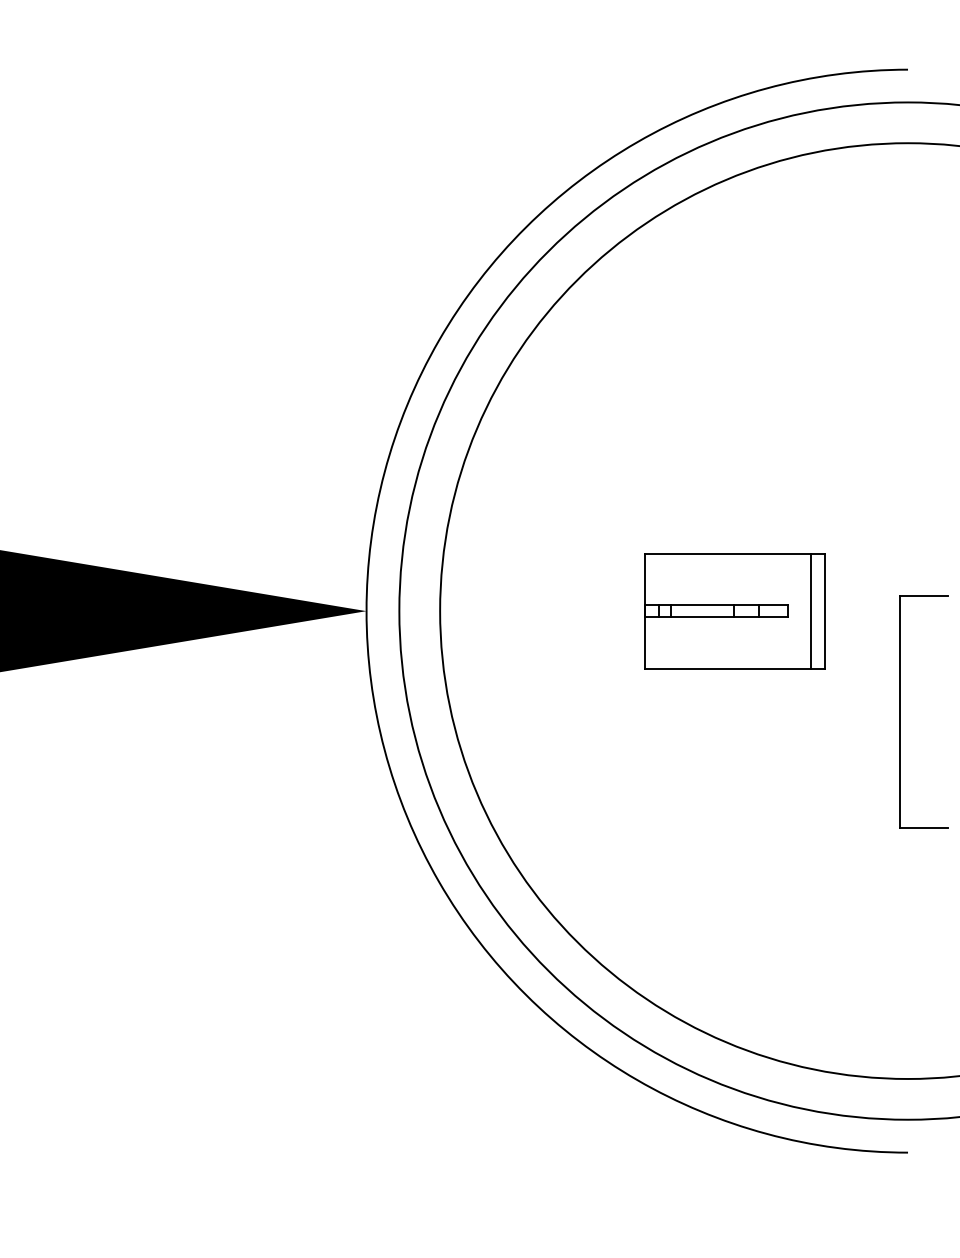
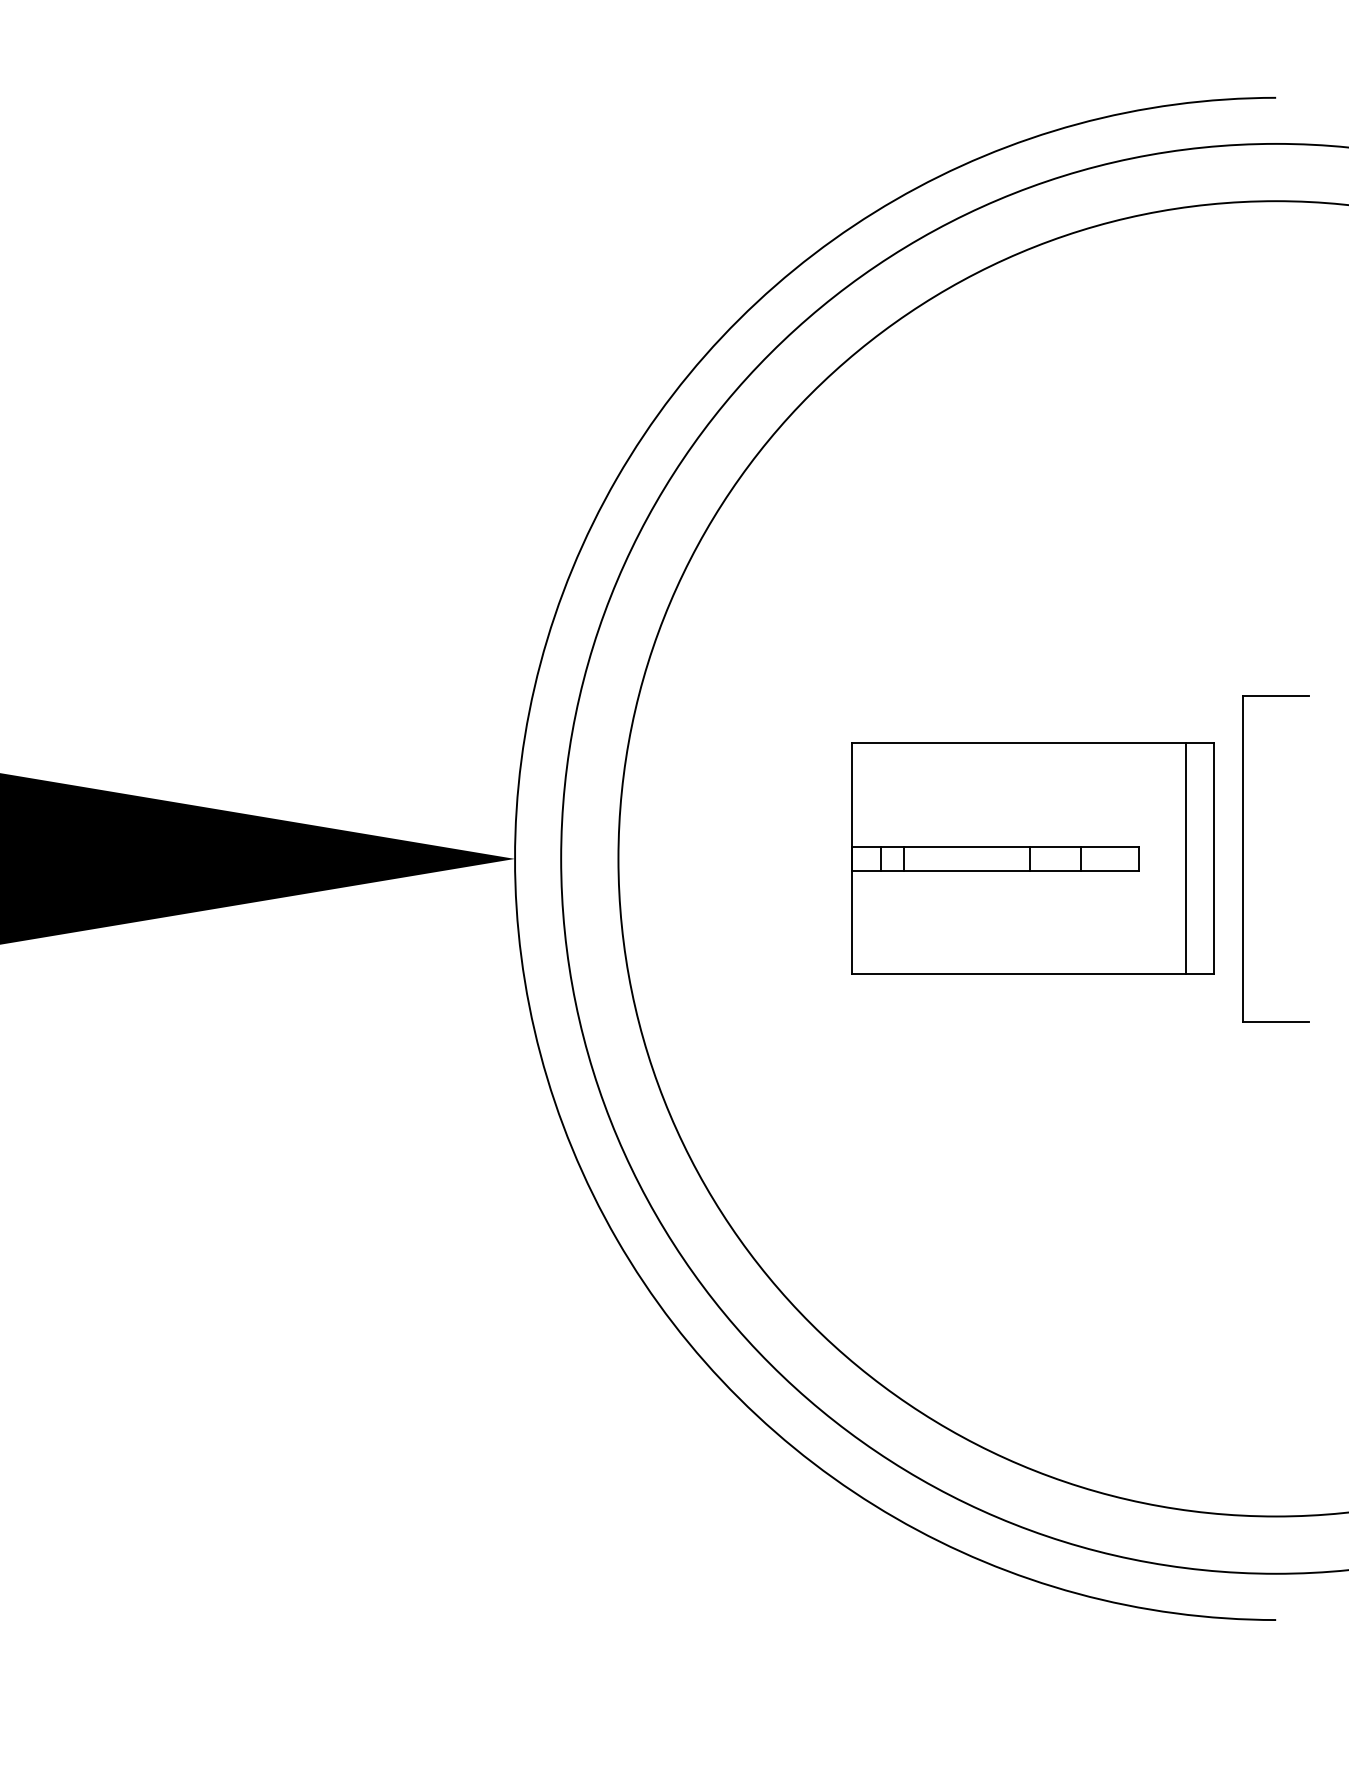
part: (734, 610) -> (1032, 857), size x1.43
part: (900, 711) -> (1243, 857), moved

